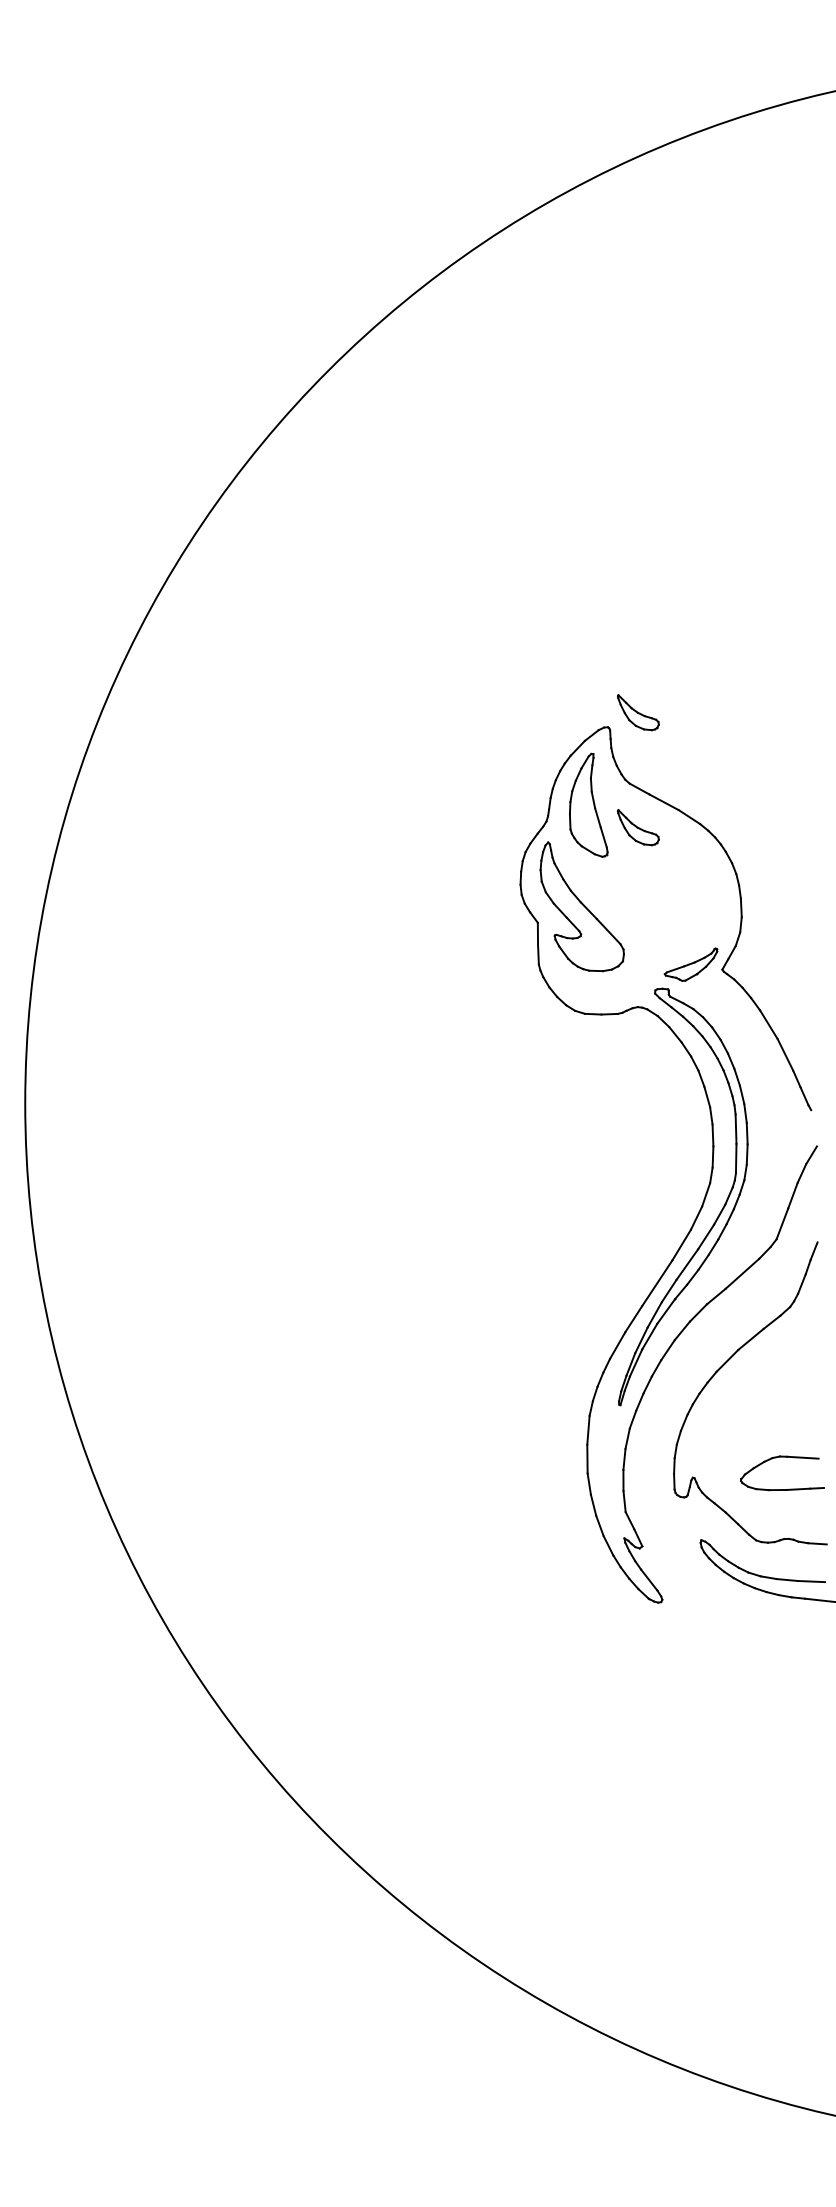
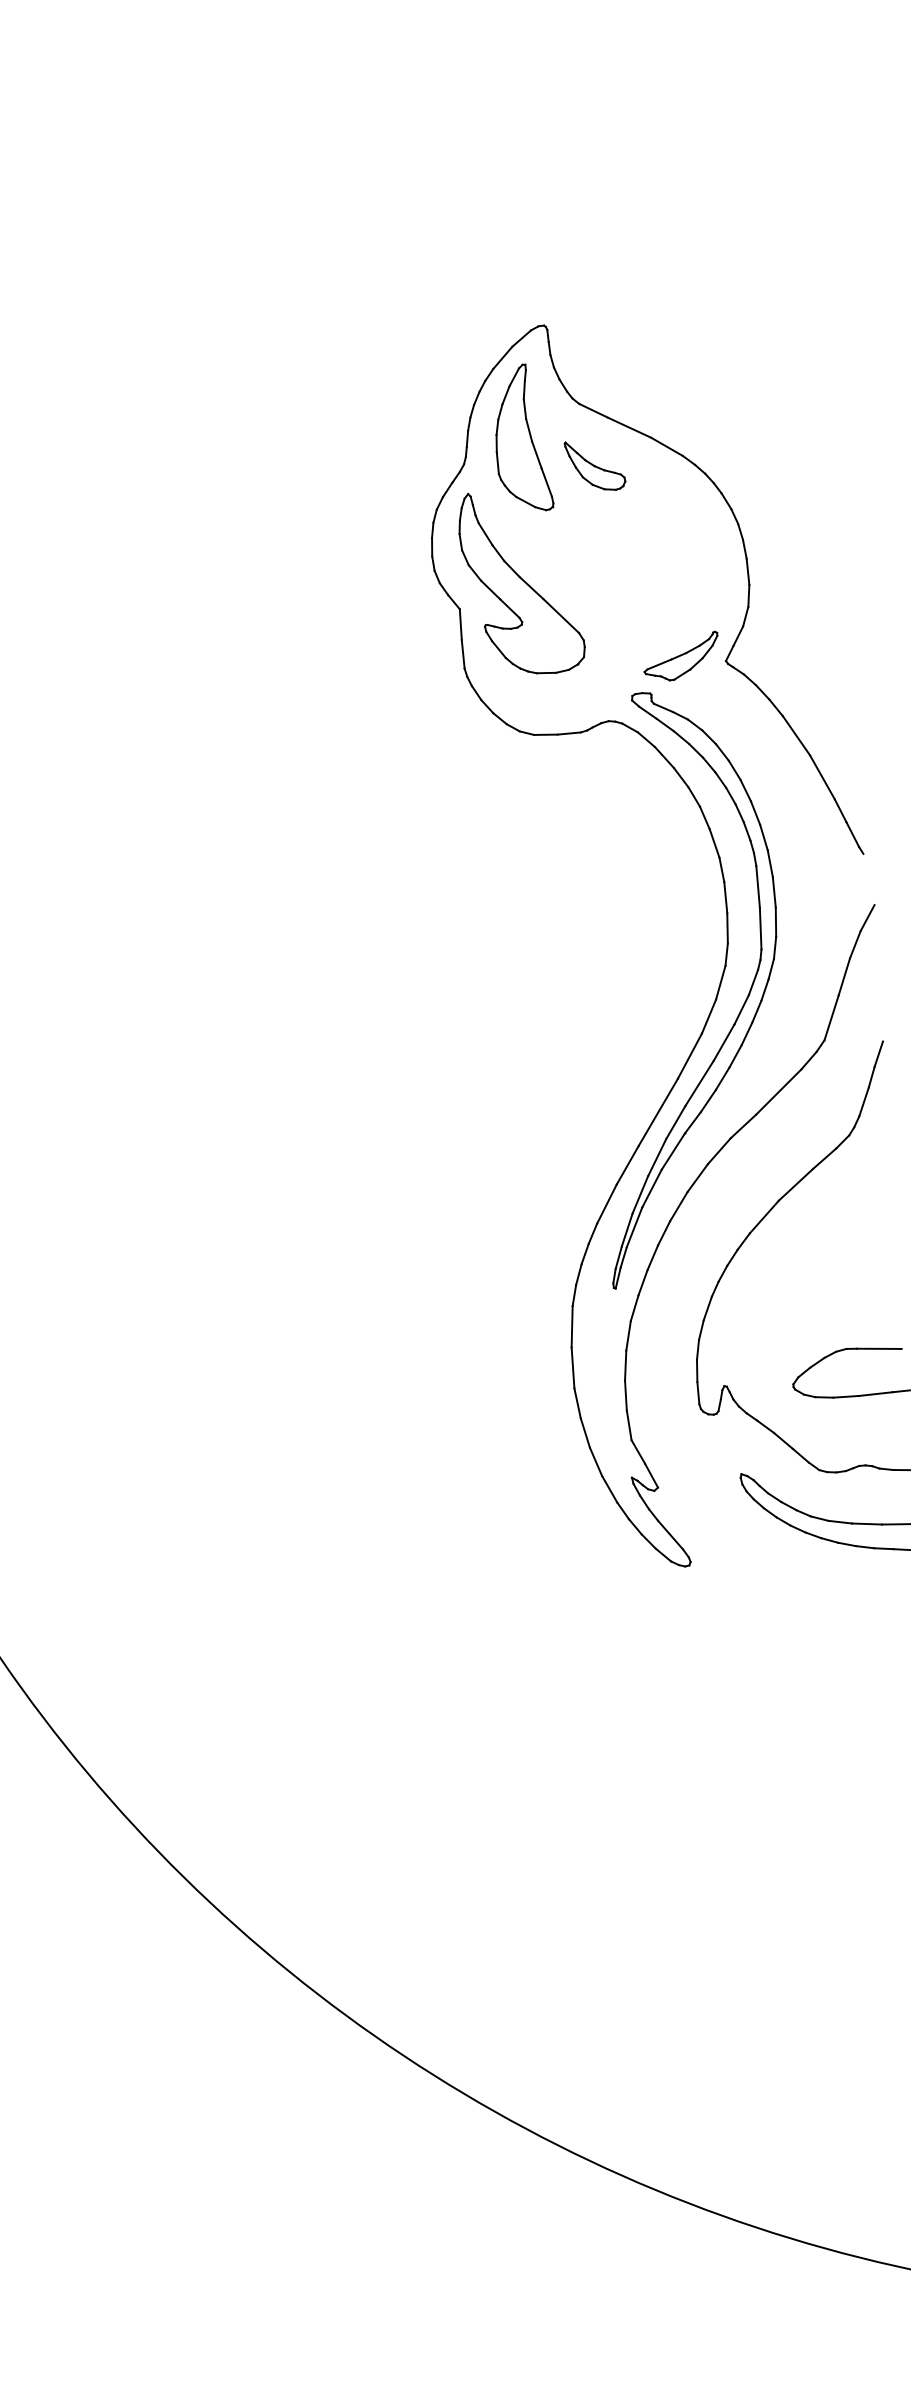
part: (638, 712) -> (586, 302), removed

